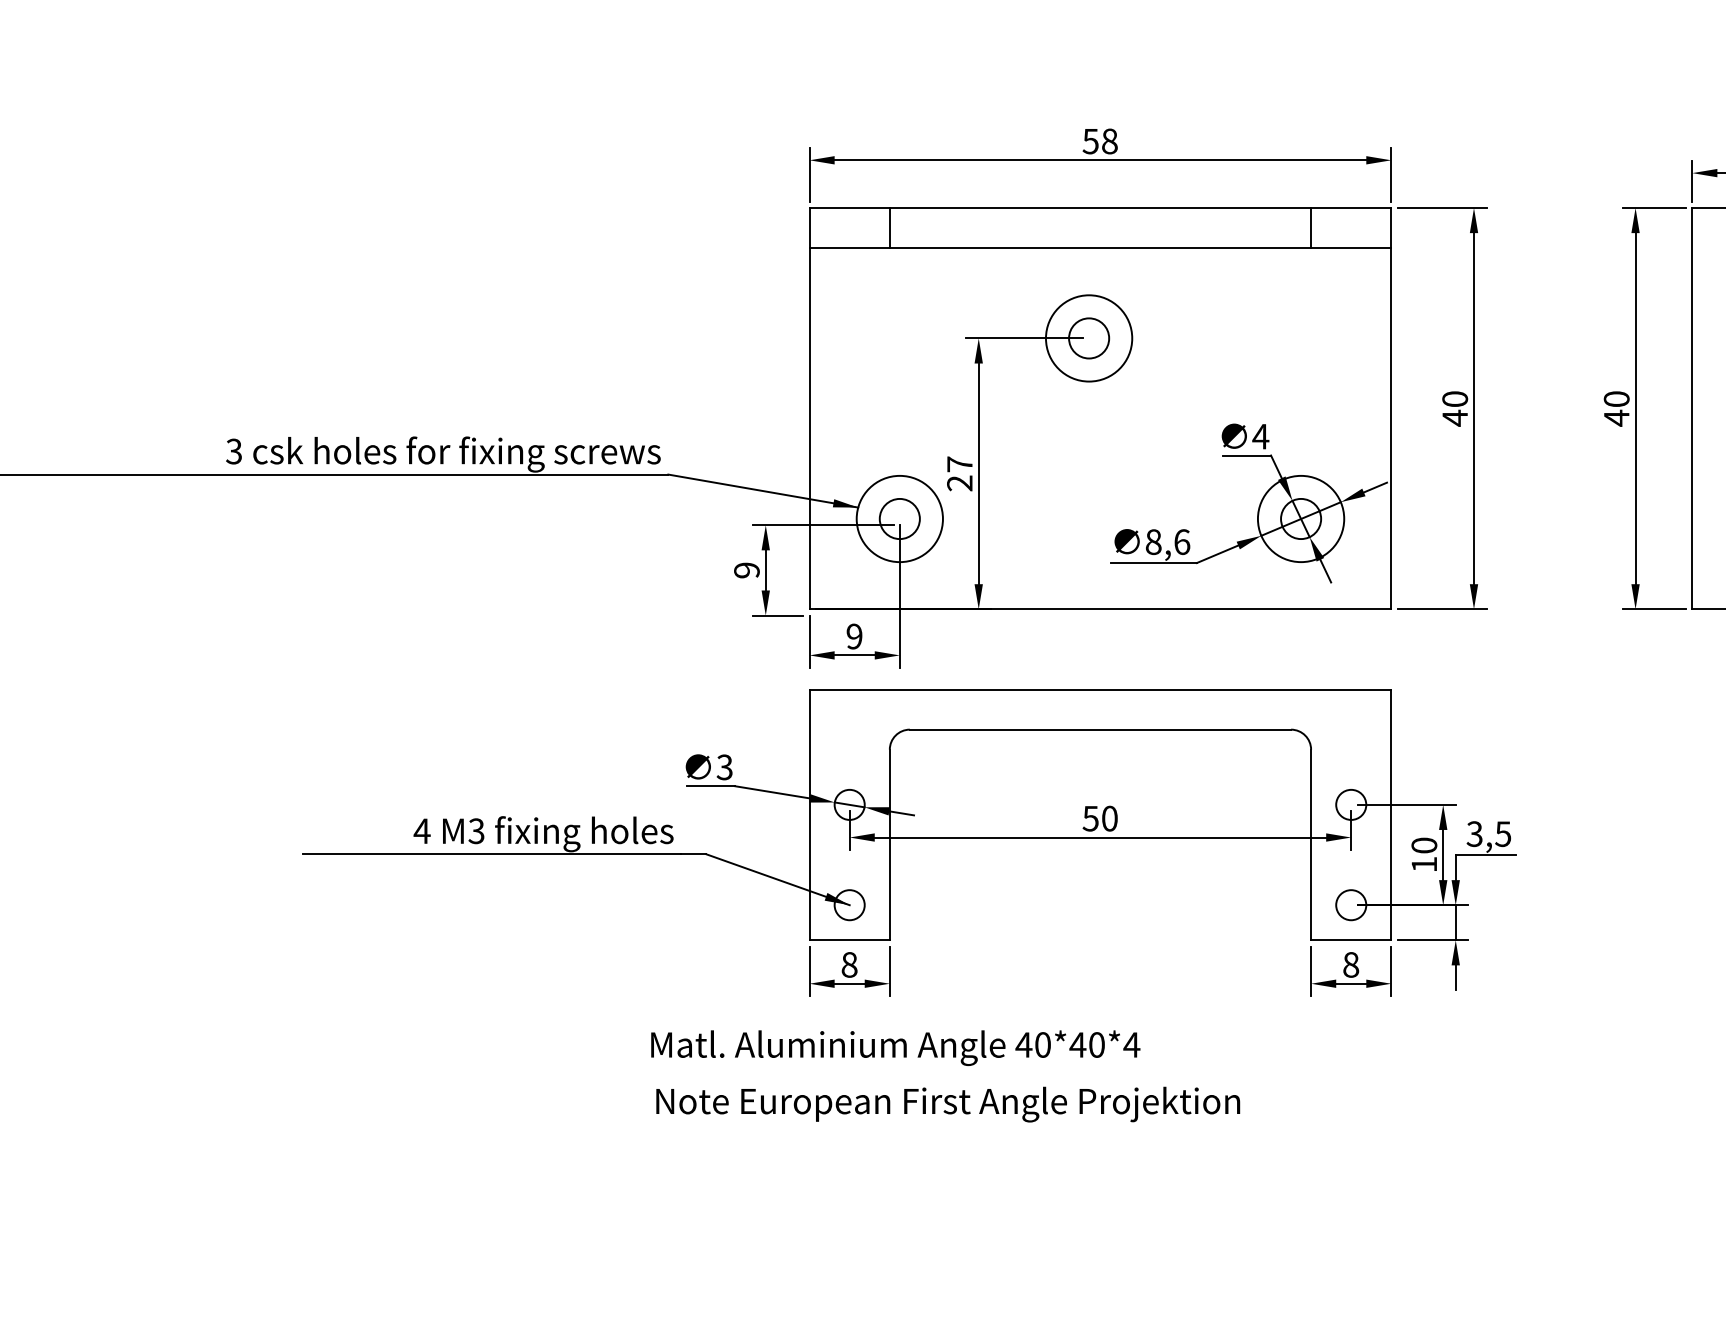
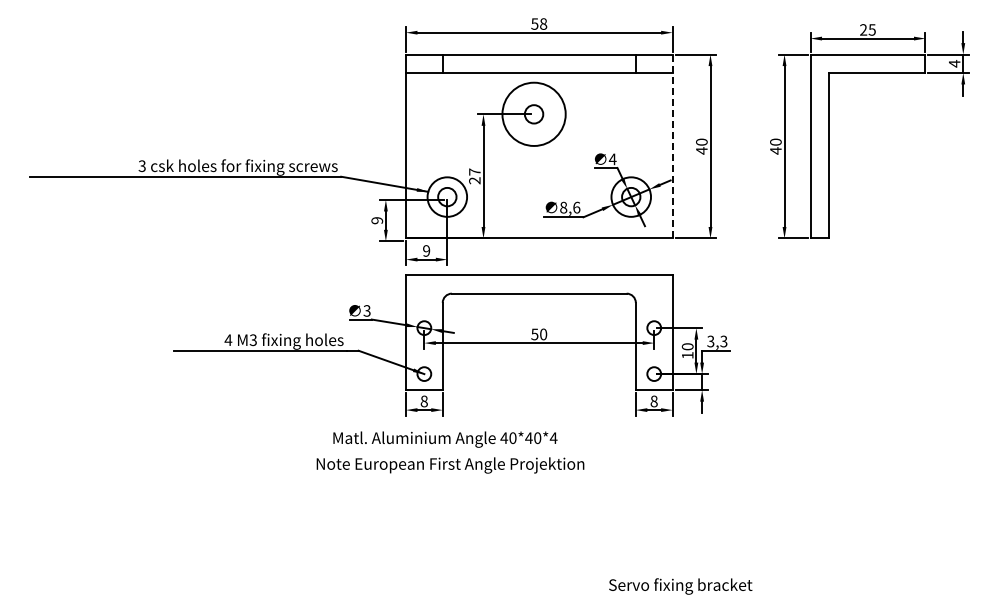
circle: (1087, 338) -> (533, 114), size x1.6
line: (1391, 408) -> (672, 146), solid -> dashed
text: (1502, 831) -> (723, 340), 3,5 -> 3,3
text: (948, 1104) -> (450, 465), moved

